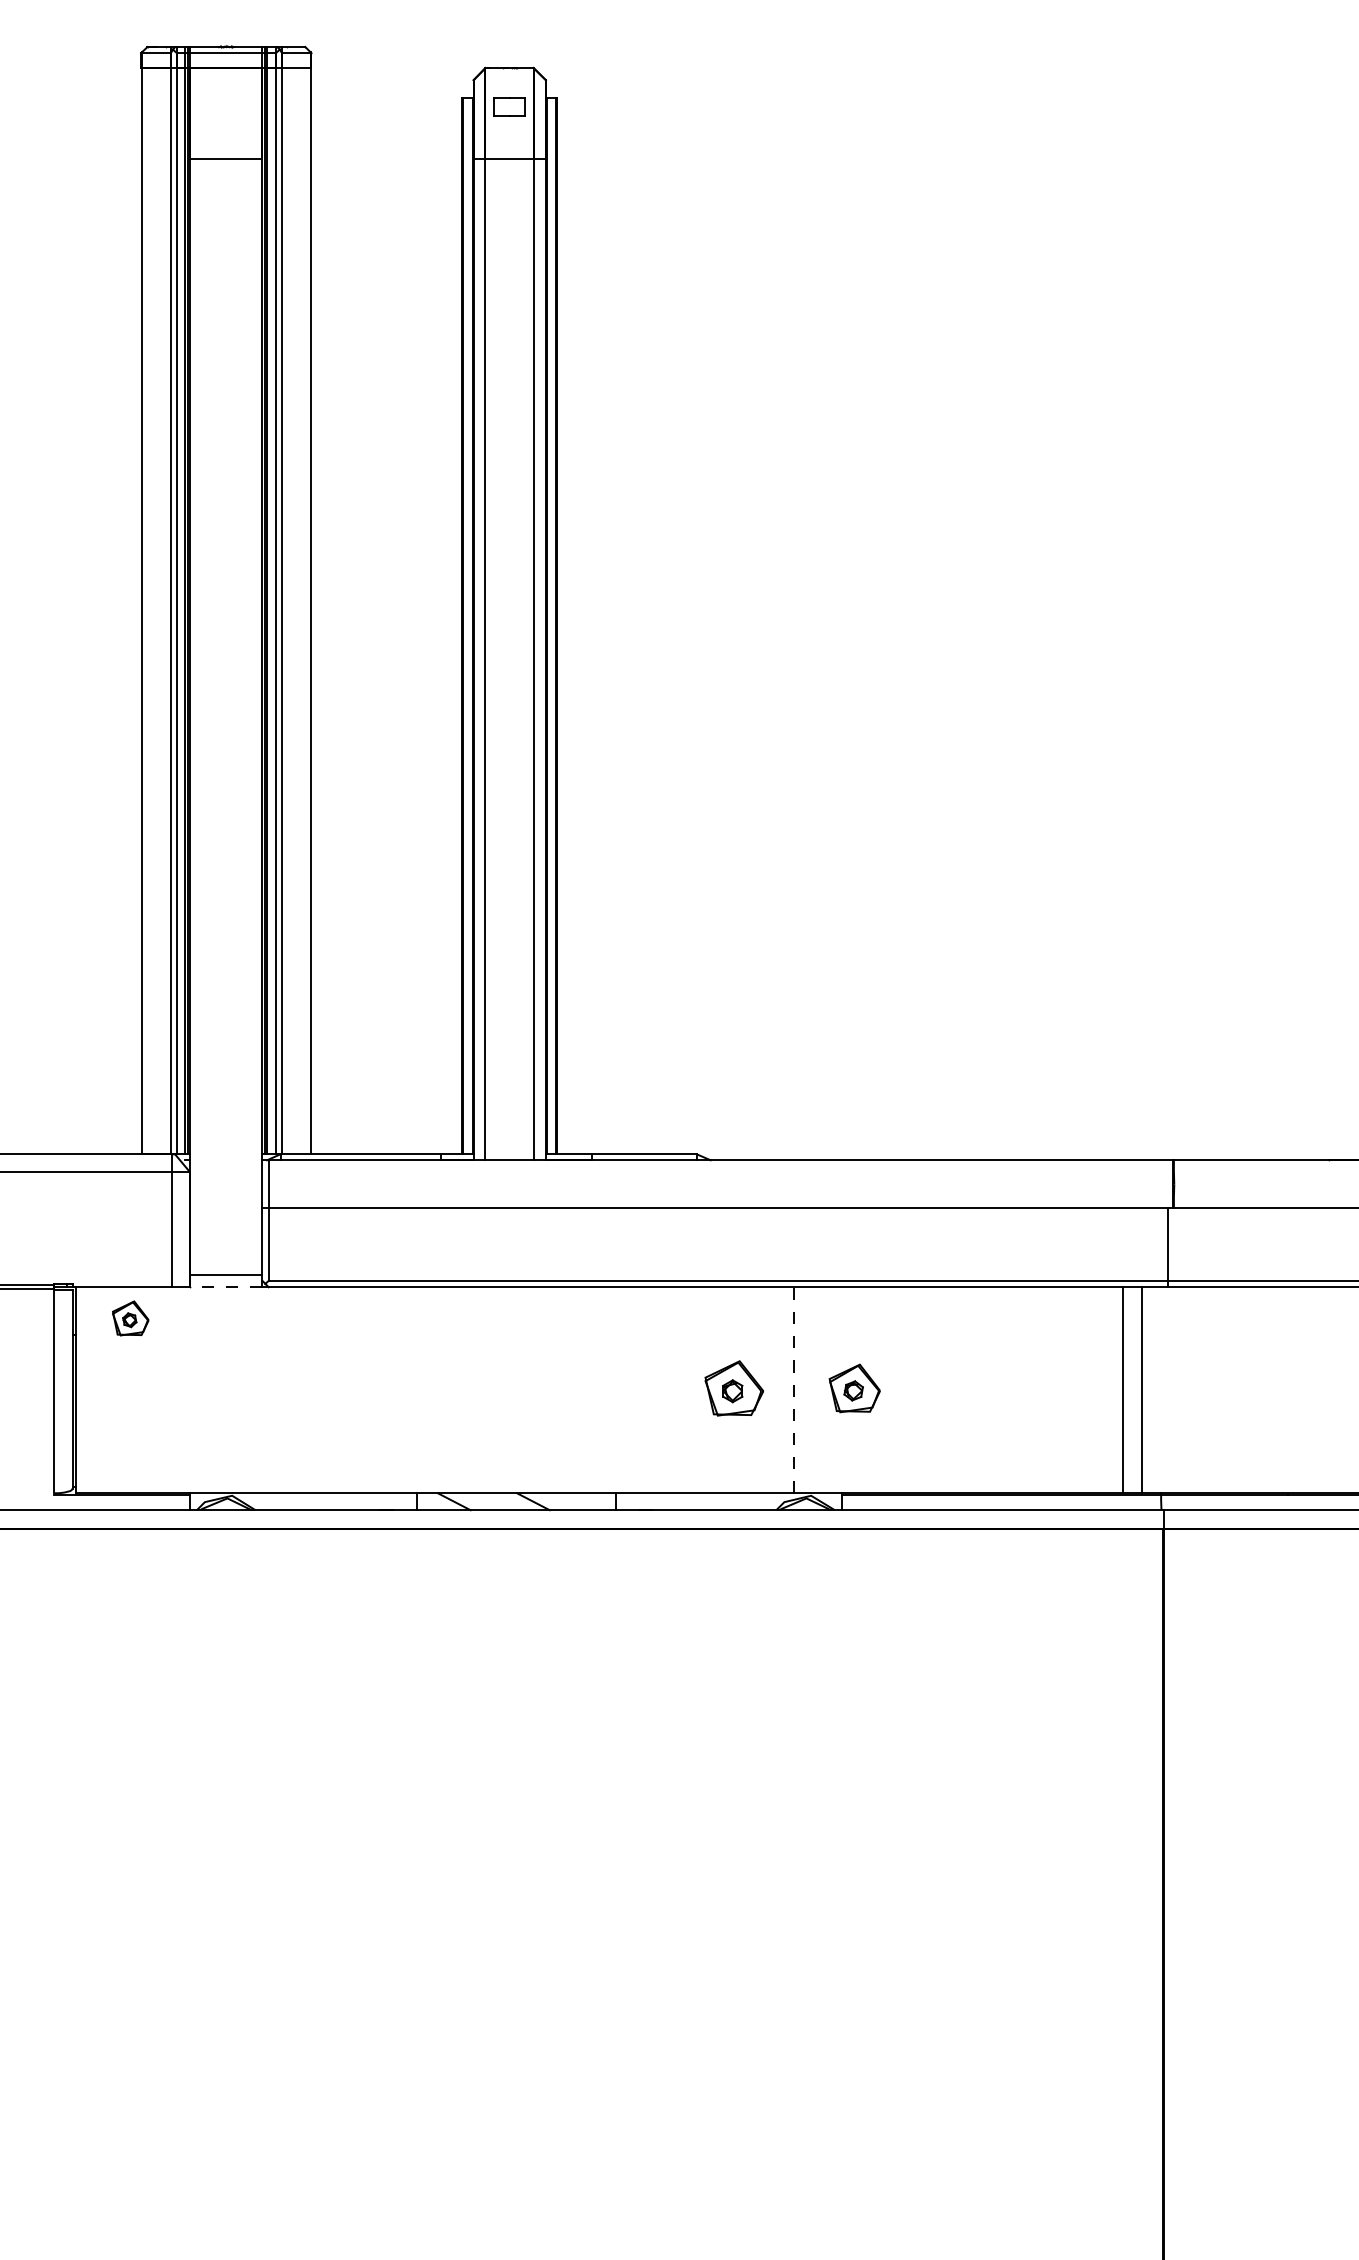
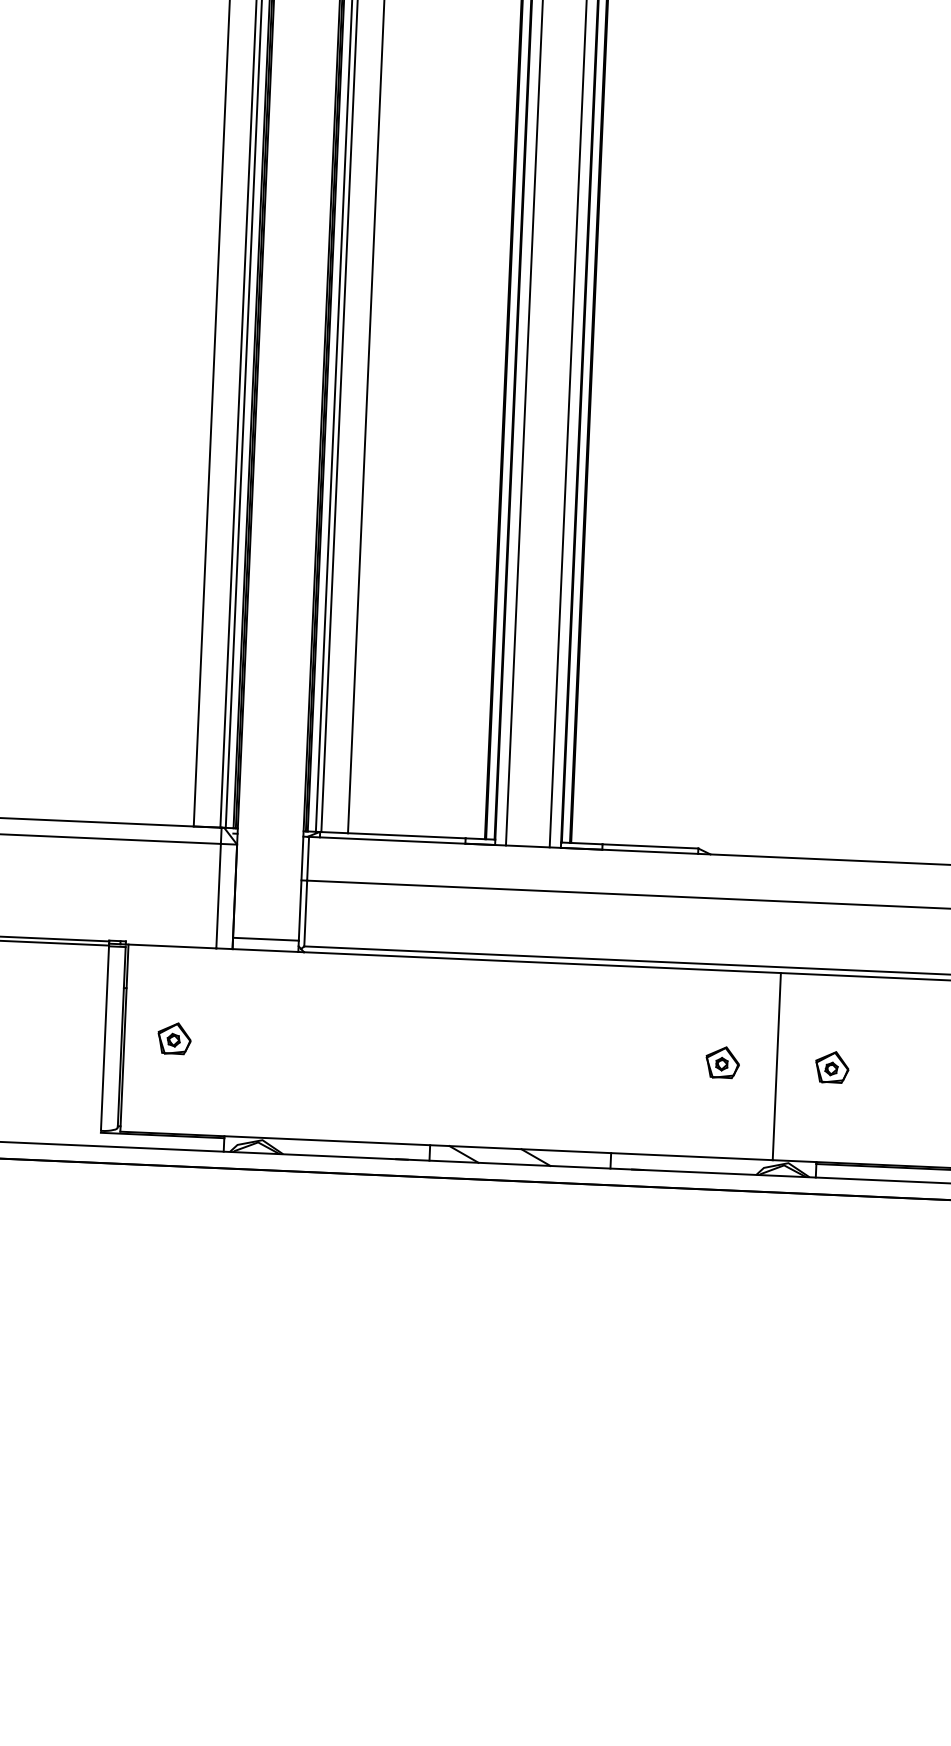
line: (225, 1287) -> (264, 950), dashed -> solid
part: (130, 1318) -> (174, 1038), moved
part: (733, 1388) -> (722, 1062), size x0.62
part: (854, 1388) -> (832, 1067), size x0.71
line: (793, 1390) -> (776, 1066), dashed -> solid

